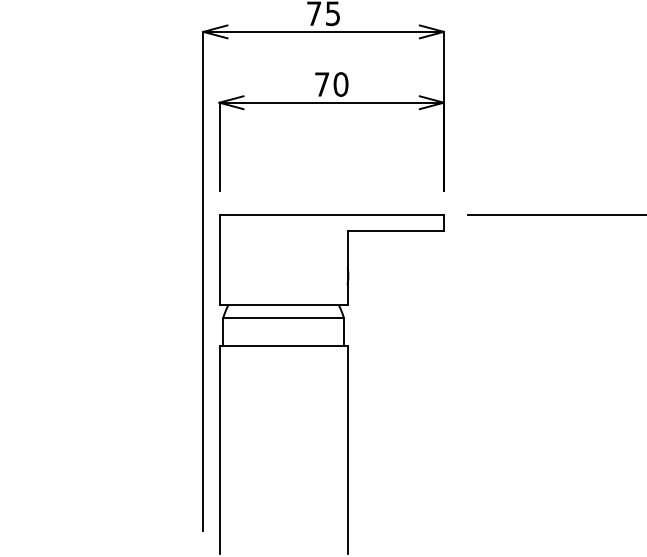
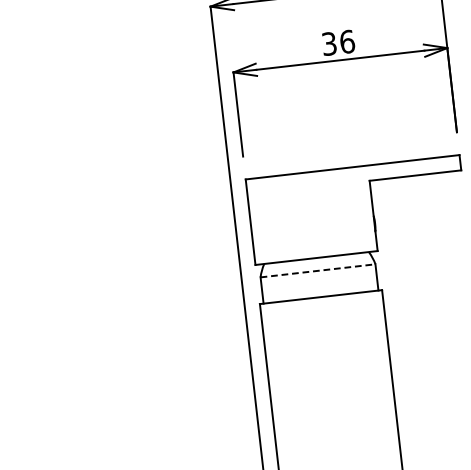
text: (331, 84) -> (338, 42), 70 -> 36
line: (284, 318) -> (318, 271), solid -> dashed

